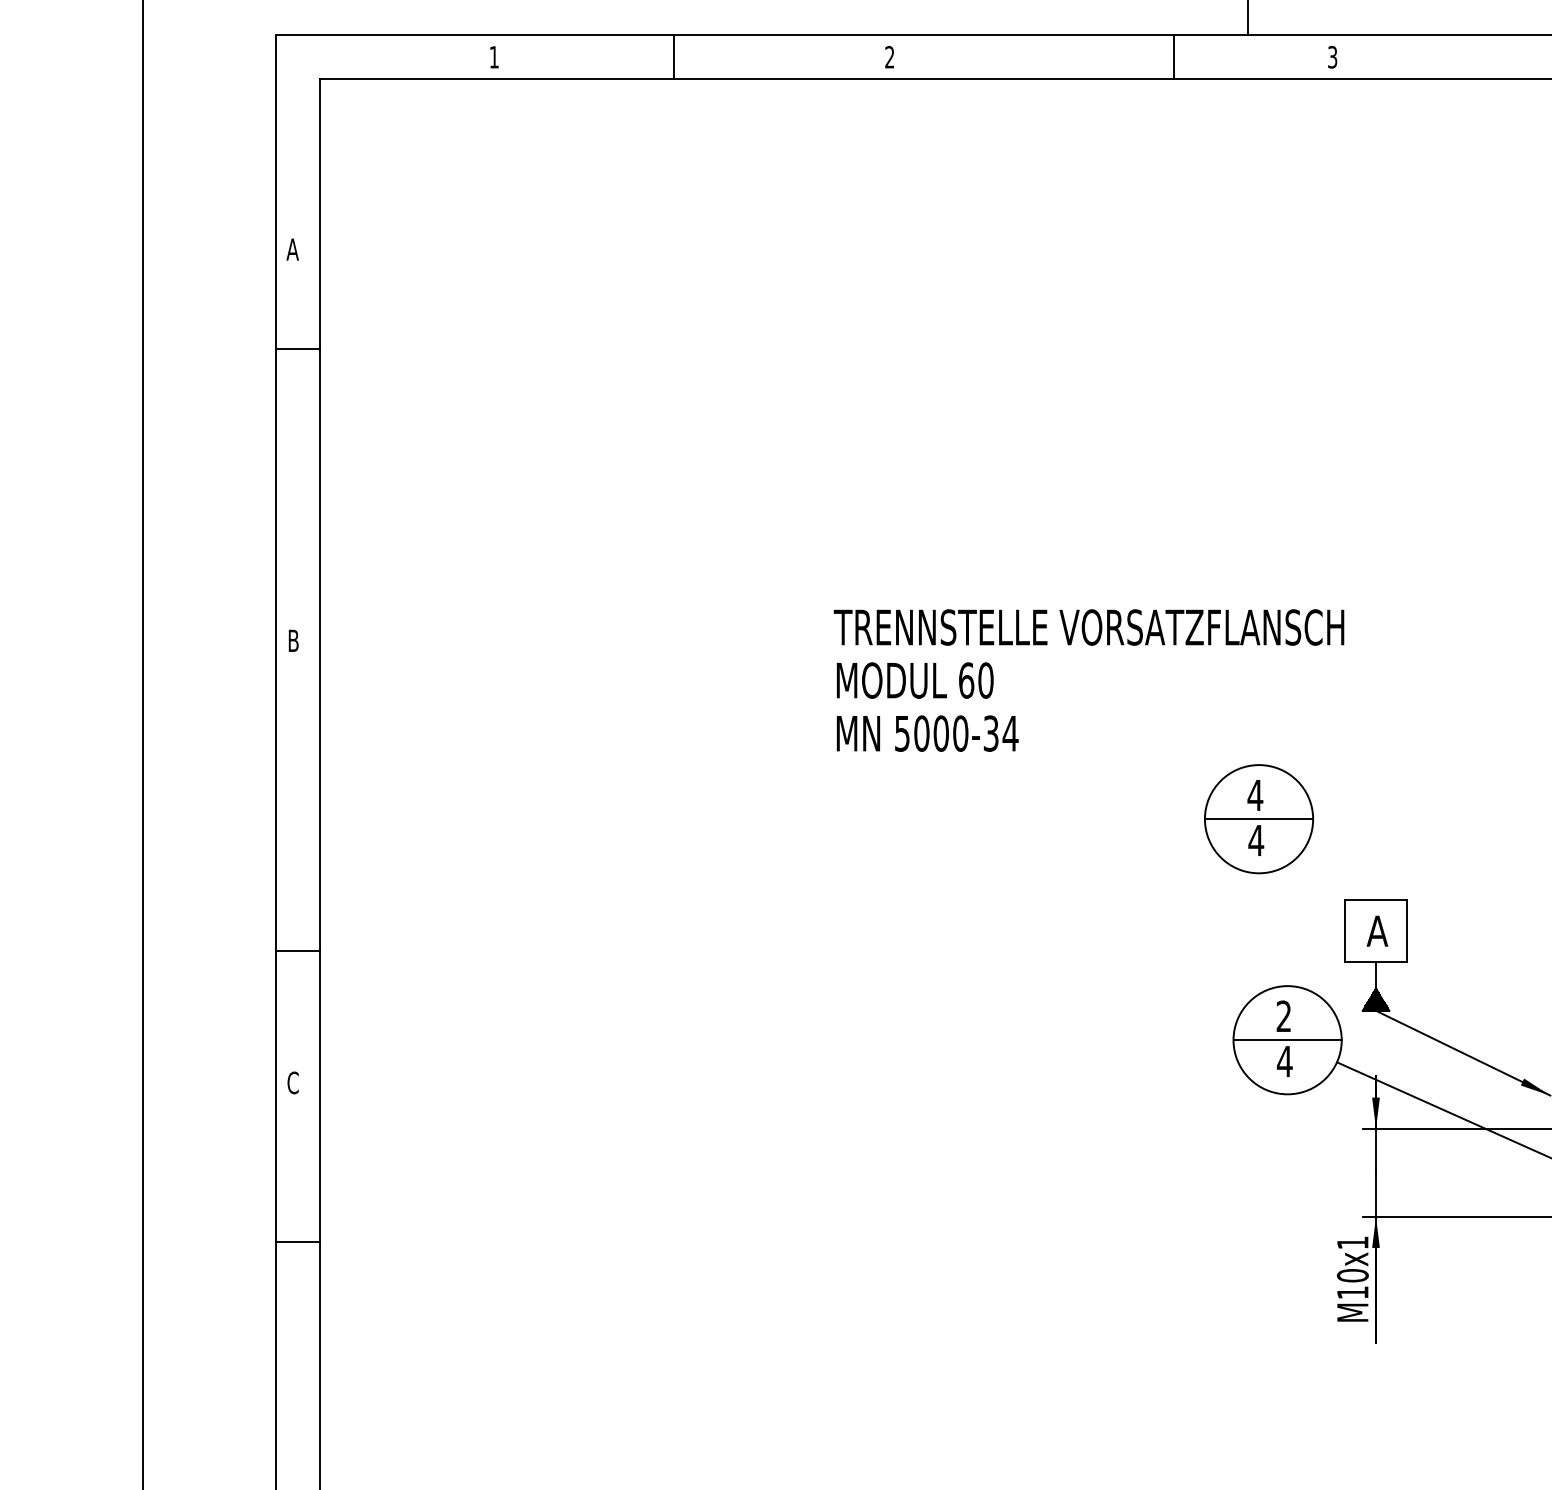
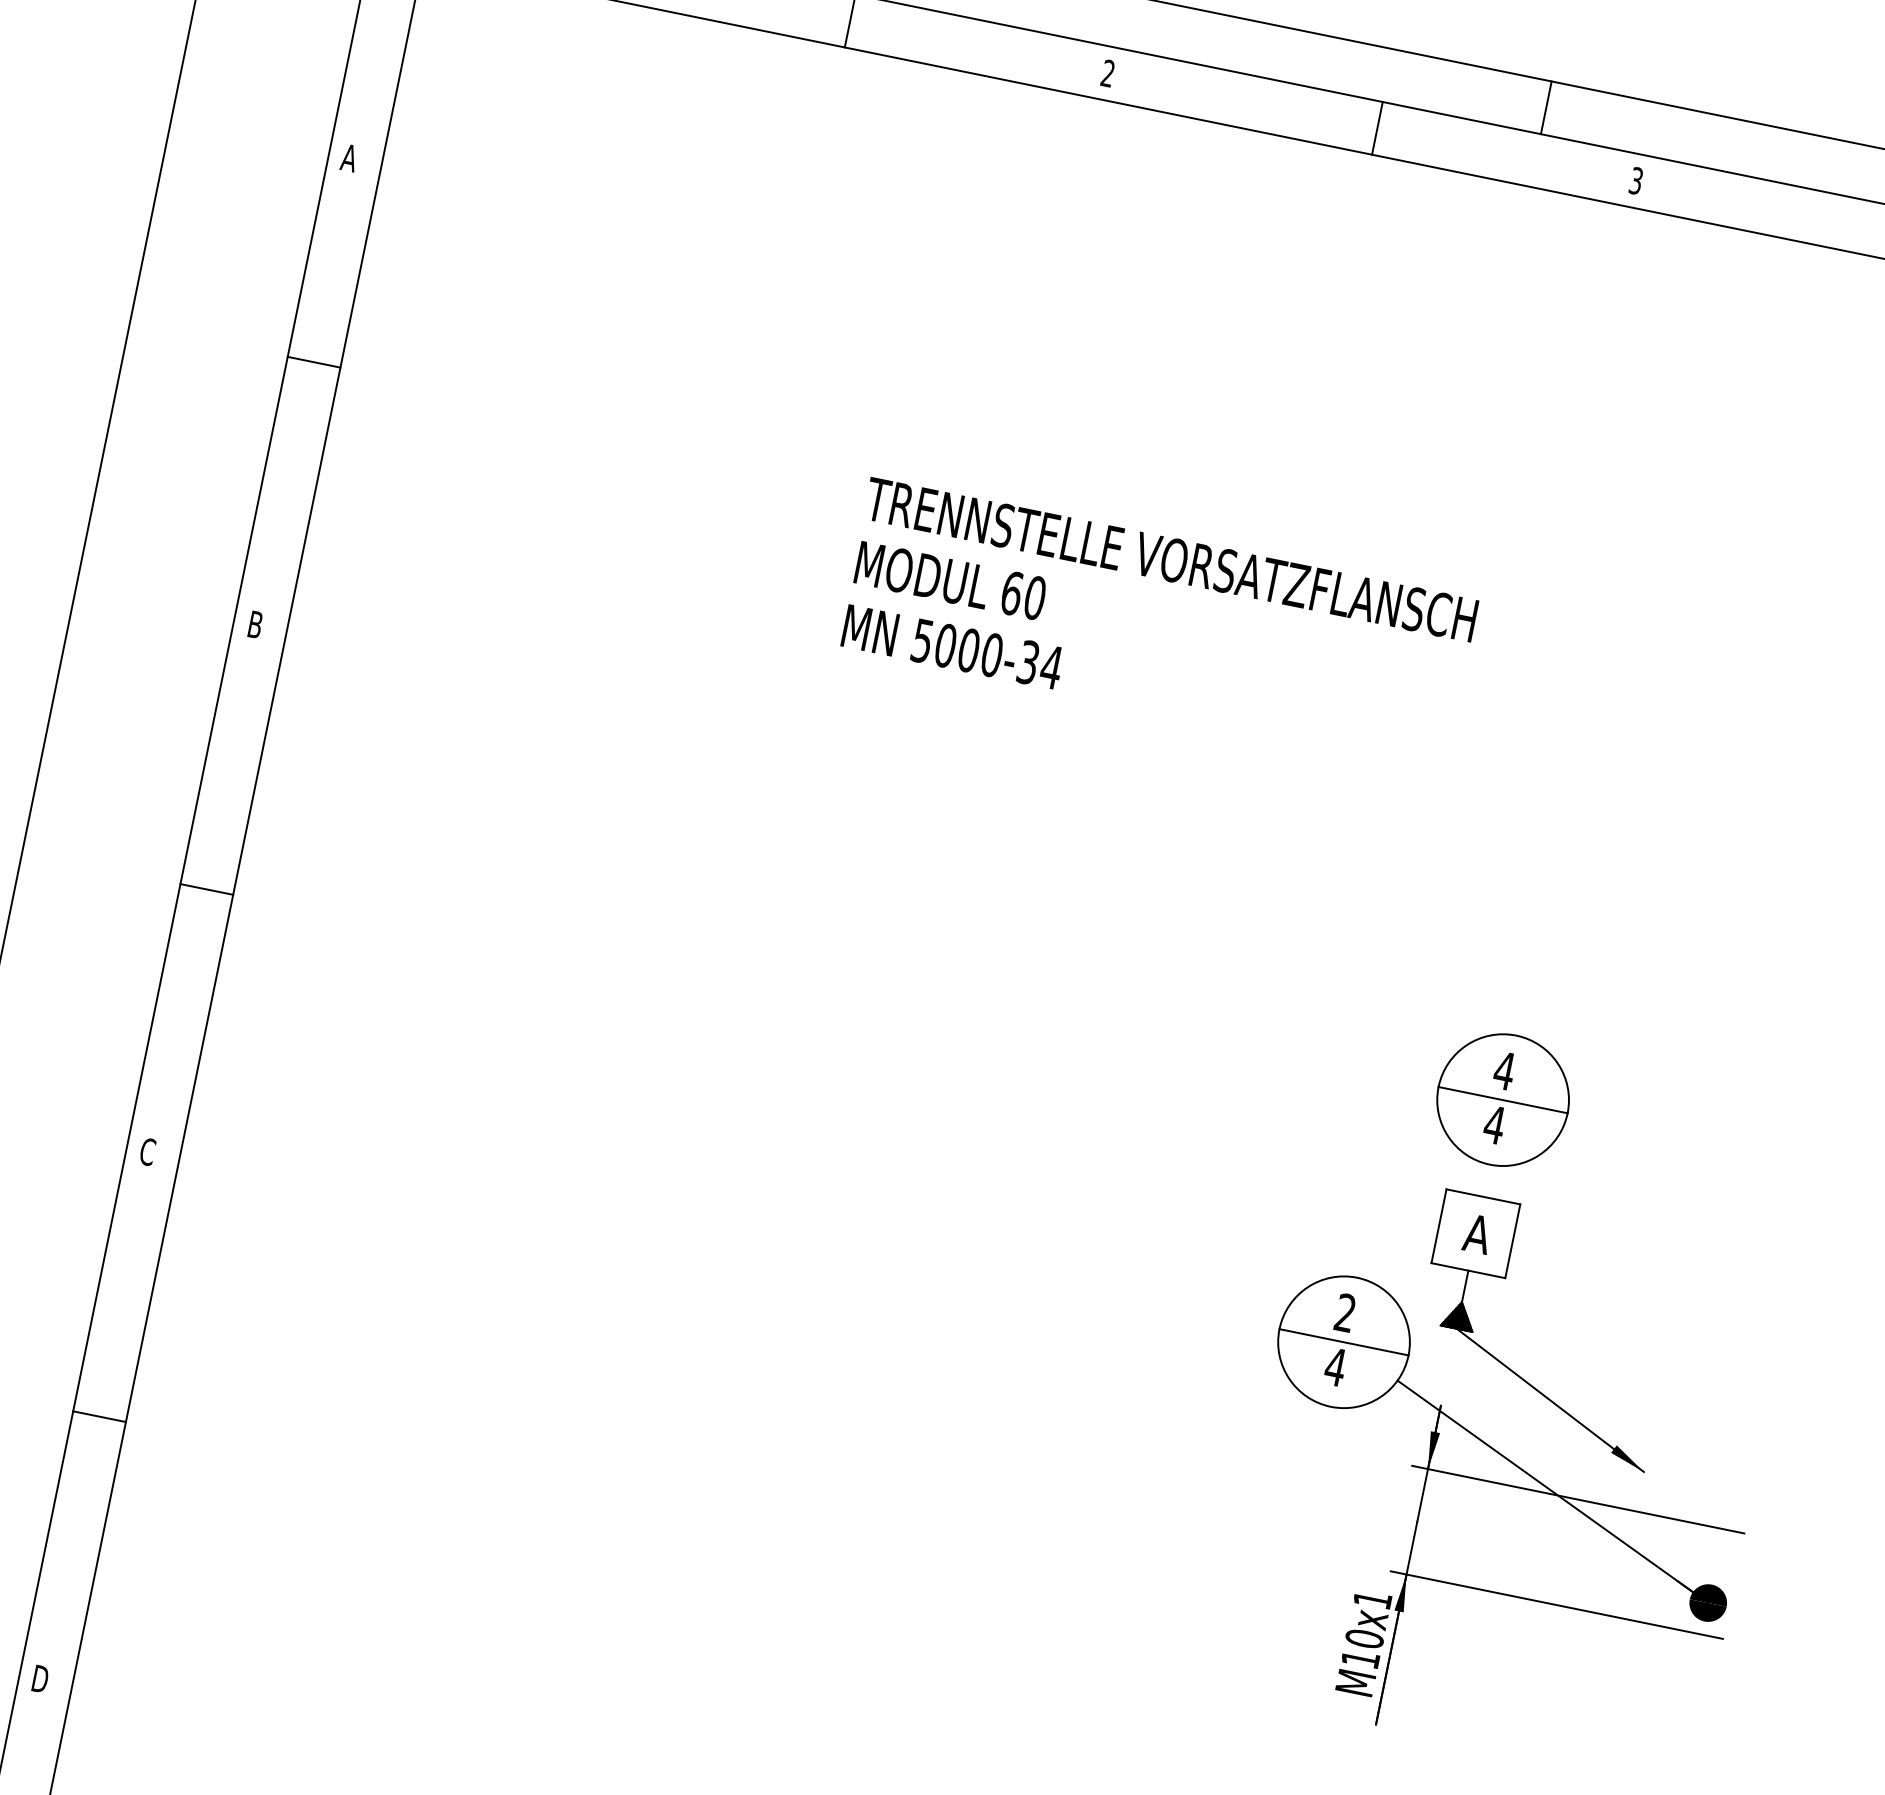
line: (1173, 57) -> (1377, 128), moved
line: (297, 348) -> (313, 361), moved
text: (1088, 680) -> (1157, 622), moved
part: (1258, 819) -> (1502, 1100), moved
line: (297, 950) -> (206, 888), moved
line: (297, 1242) -> (99, 1417), moved

